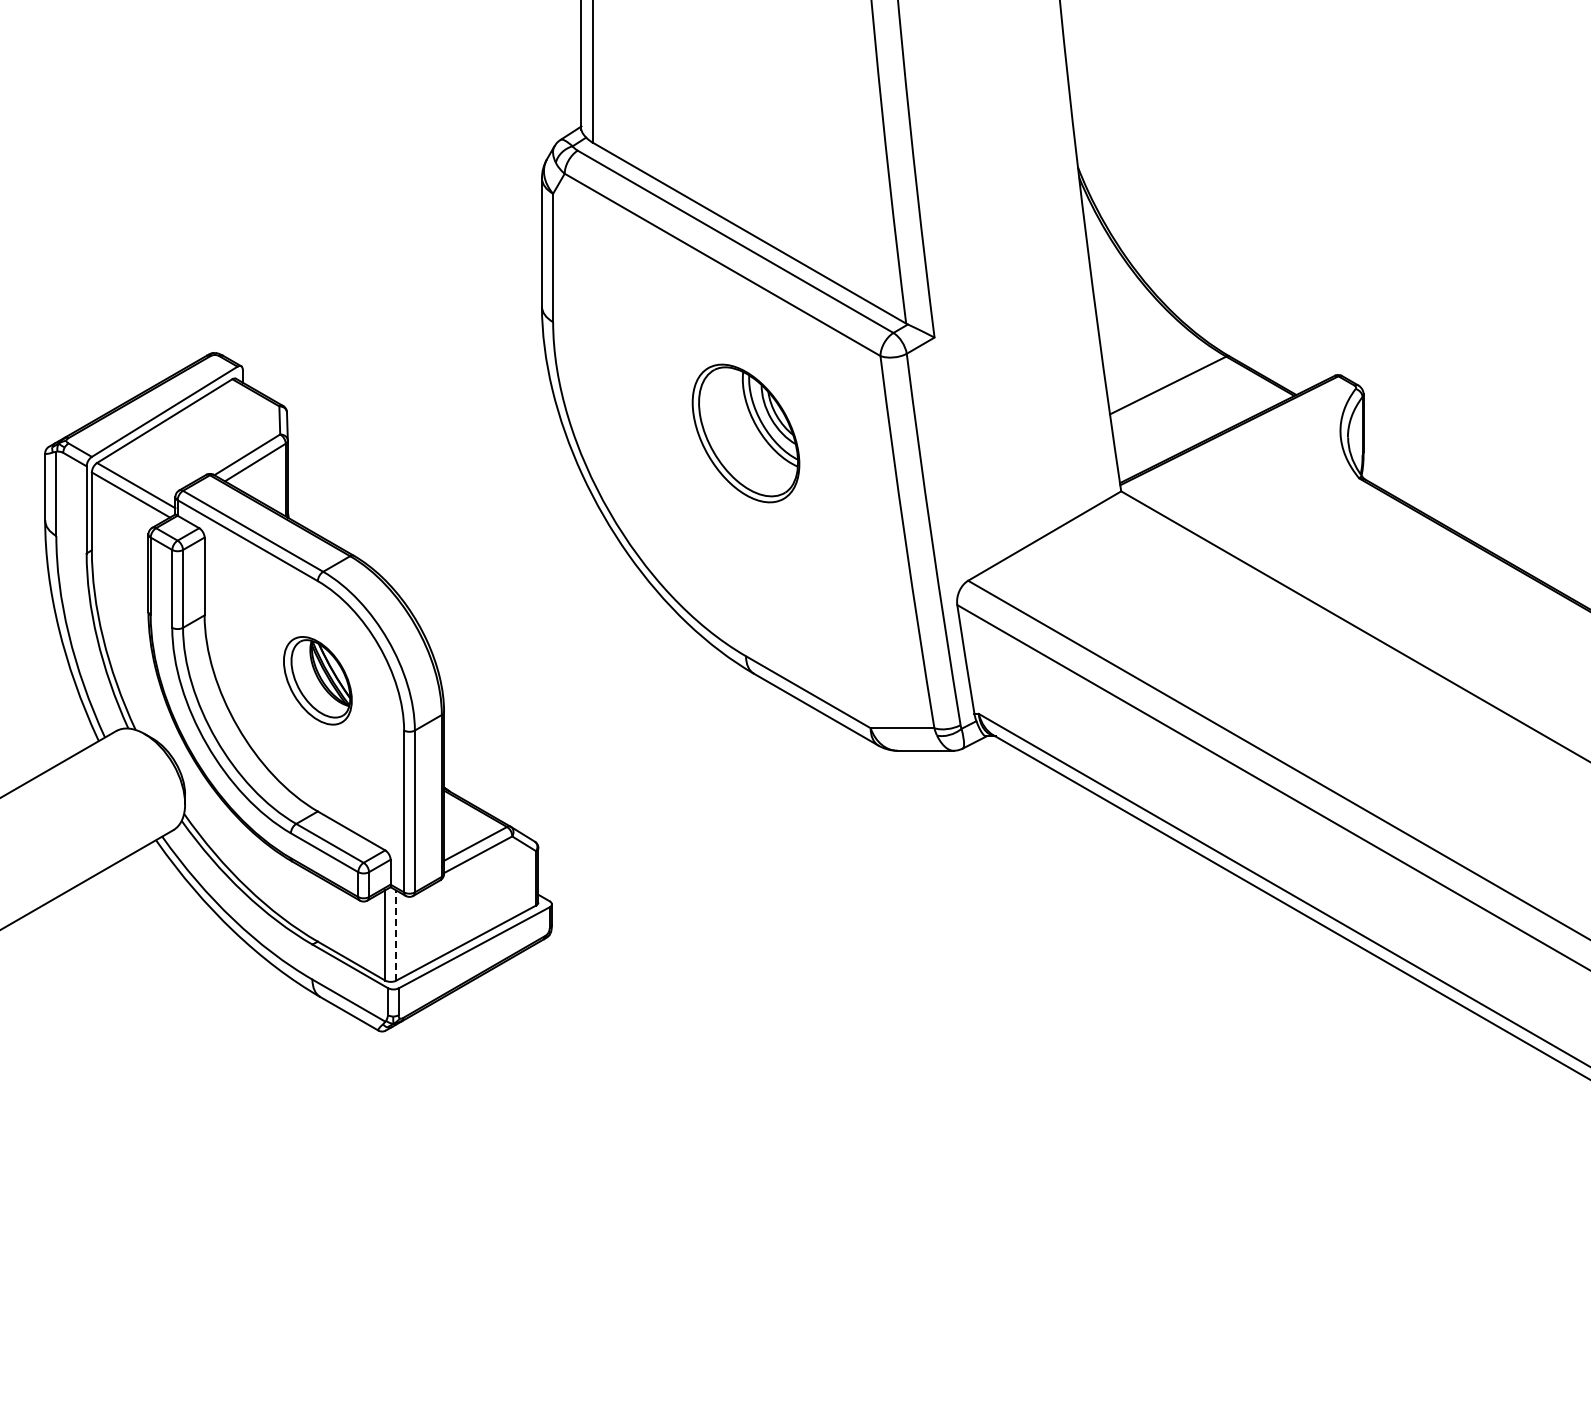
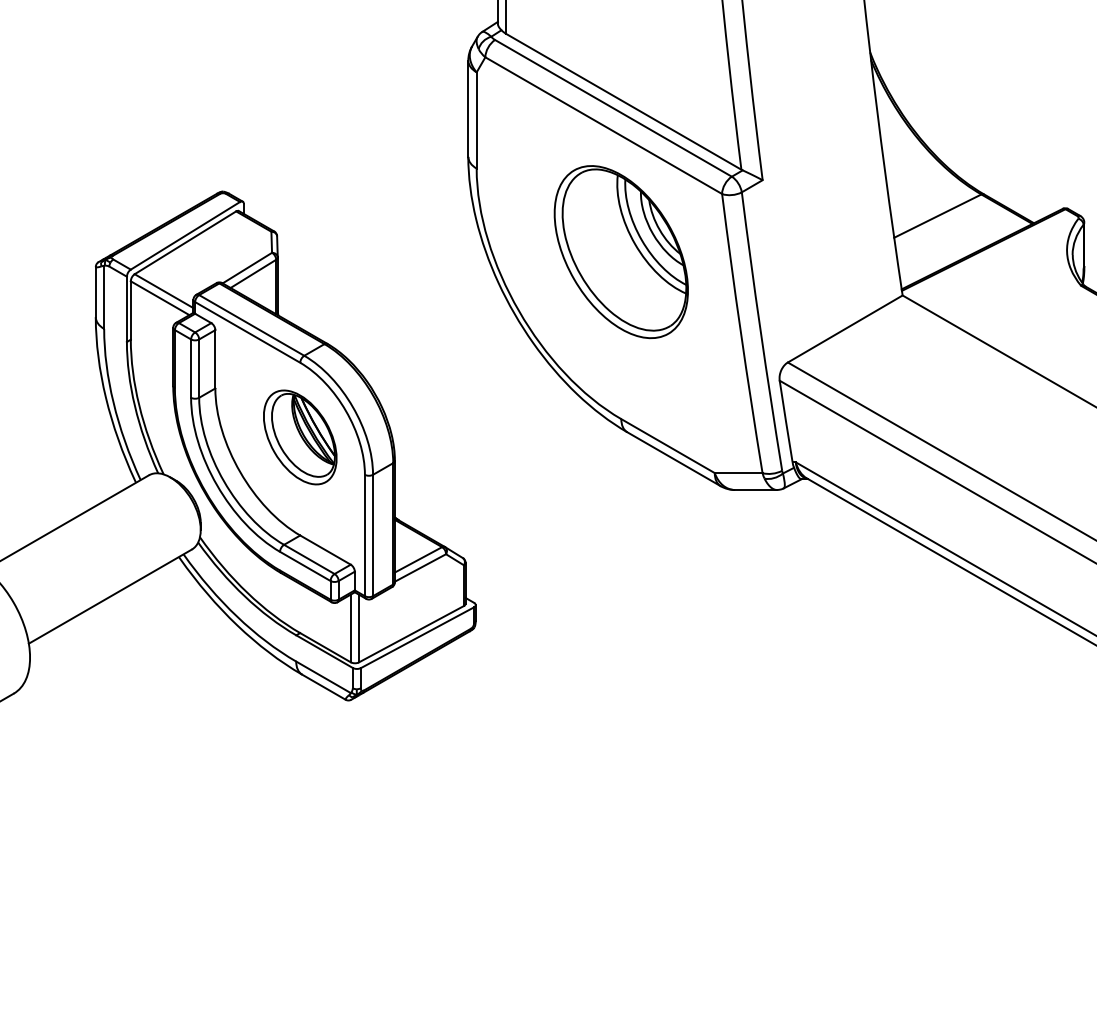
part: (745, 433) -> (620, 252), size x1.67
part: (317, 680) -> (300, 437), size x1.43
line: (396, 935) -> (359, 628), dashed -> solid

